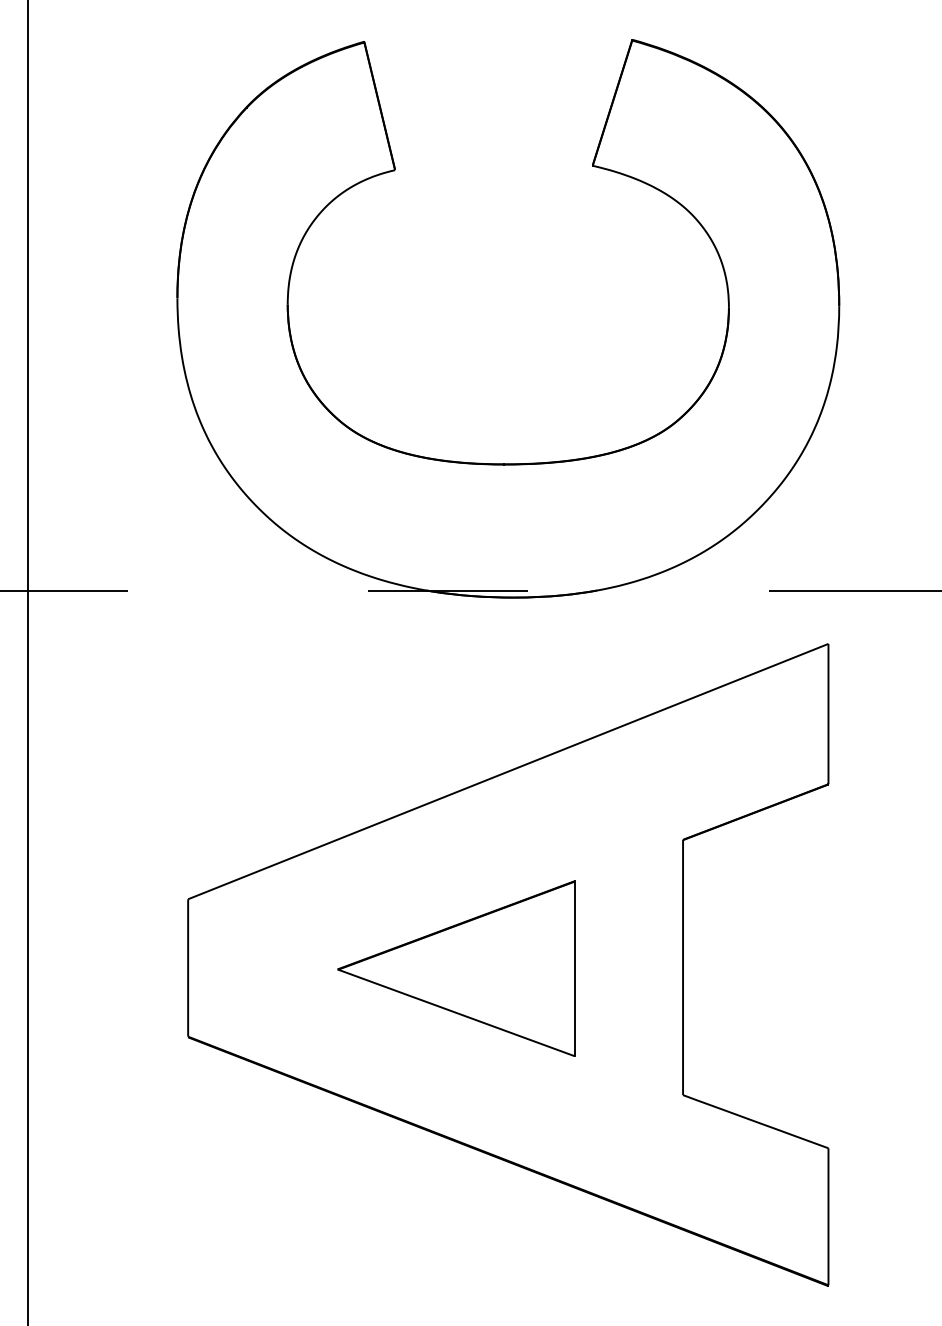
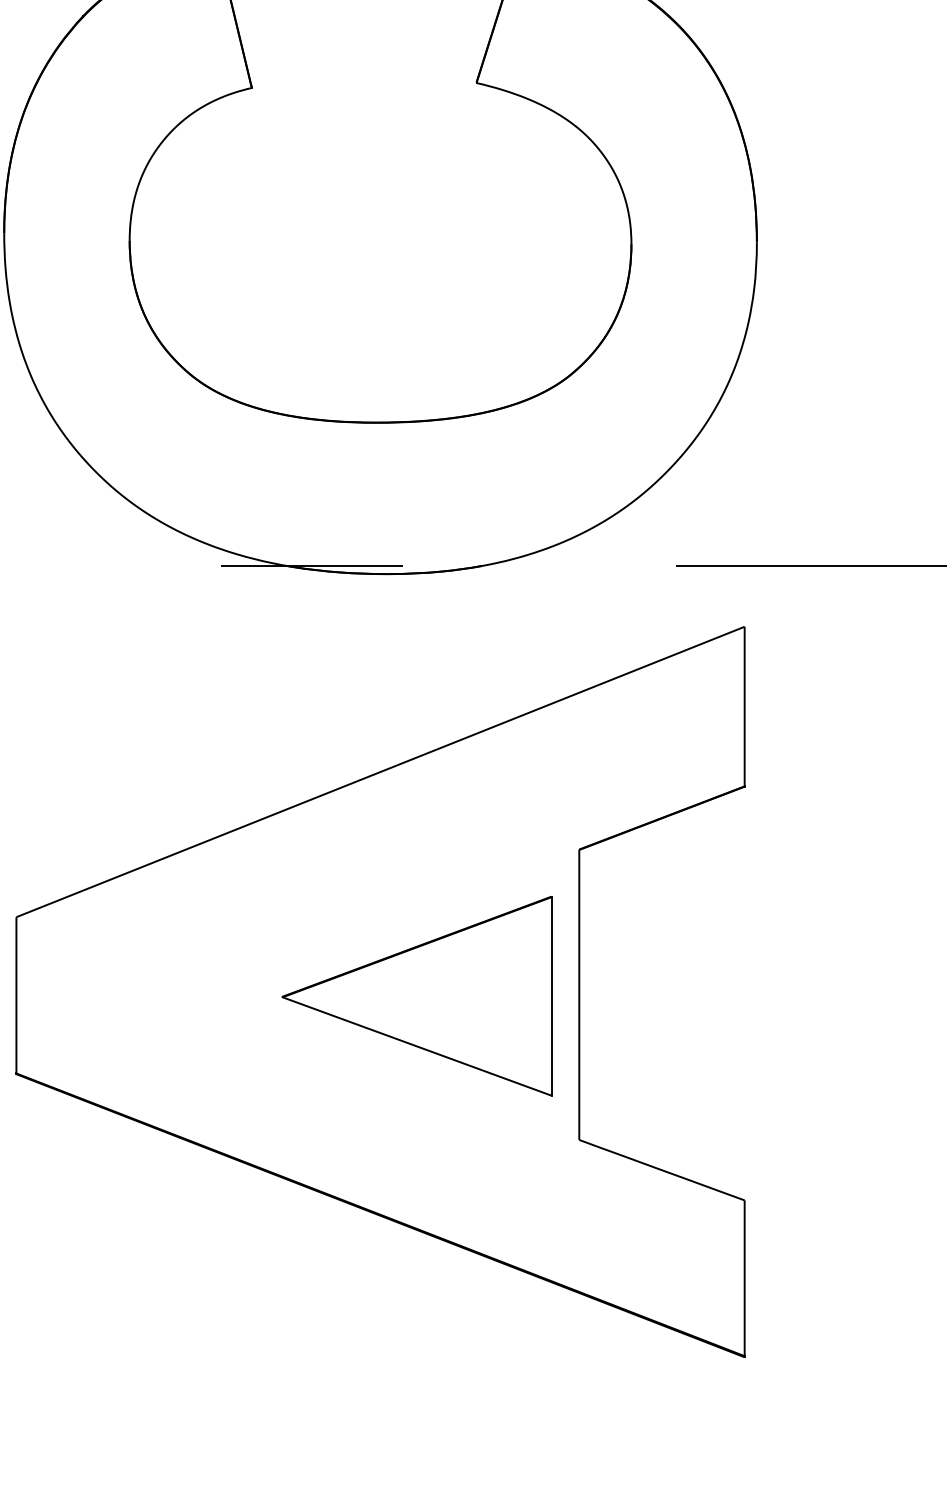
part: (456, 968) -> (417, 995), moved

